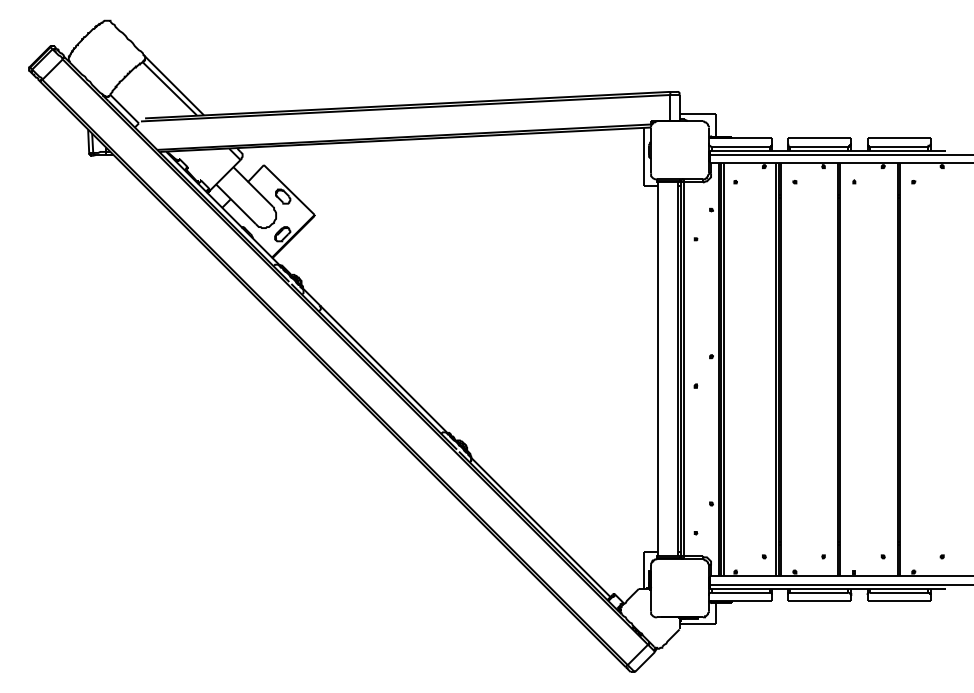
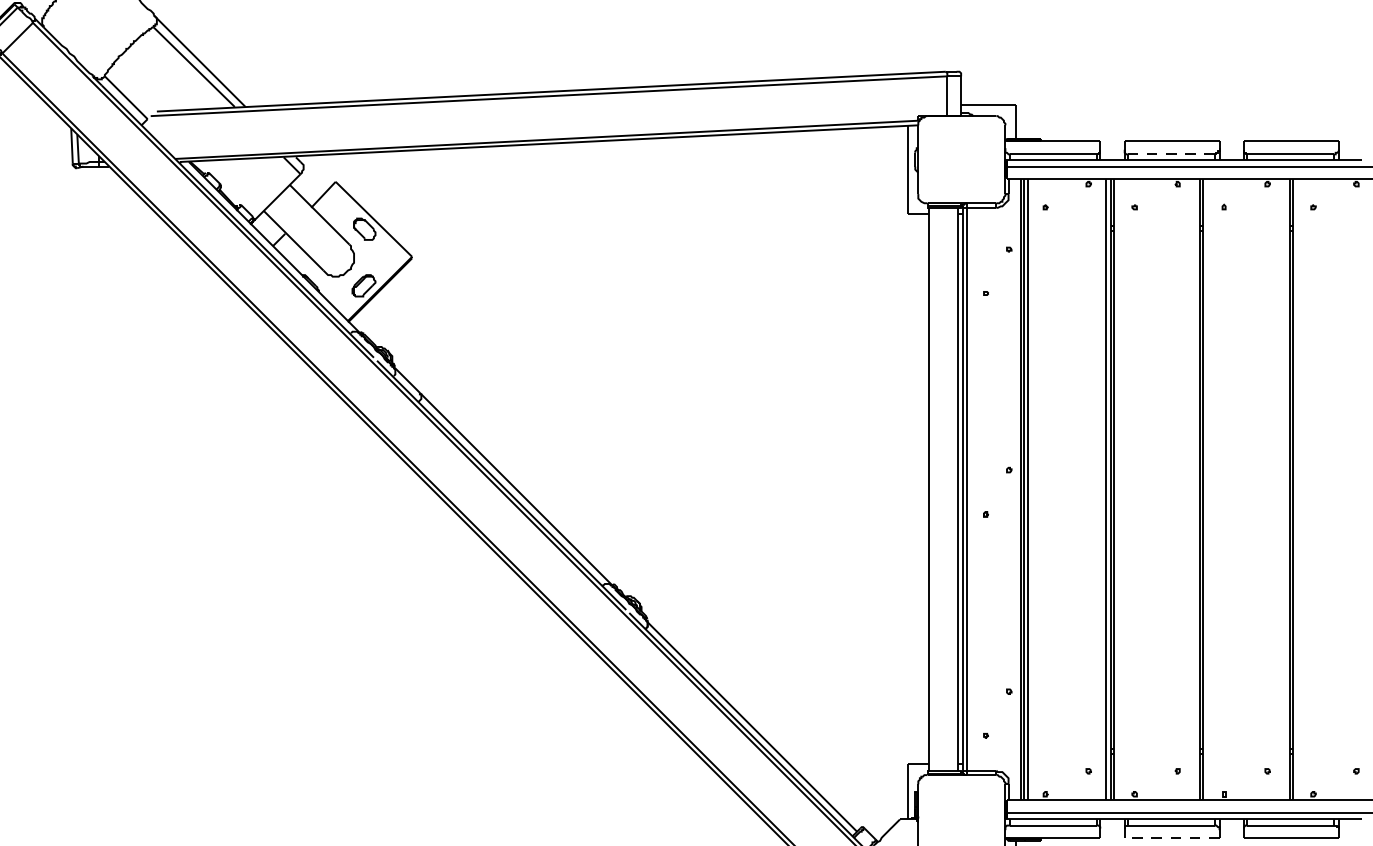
line: (819, 146) -> (1171, 153), solid -> dashed
line: (819, 601) -> (1171, 838), solid -> dashed

